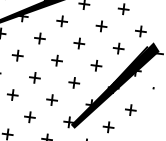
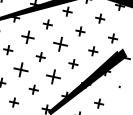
part: (39, 38) -> (27, 37), size x1.4
part: (79, 43) -> (60, 44), size x1.6
part: (34, 77) -> (20, 69), size x1.6
part: (74, 82) -> (53, 76), size x1.6

